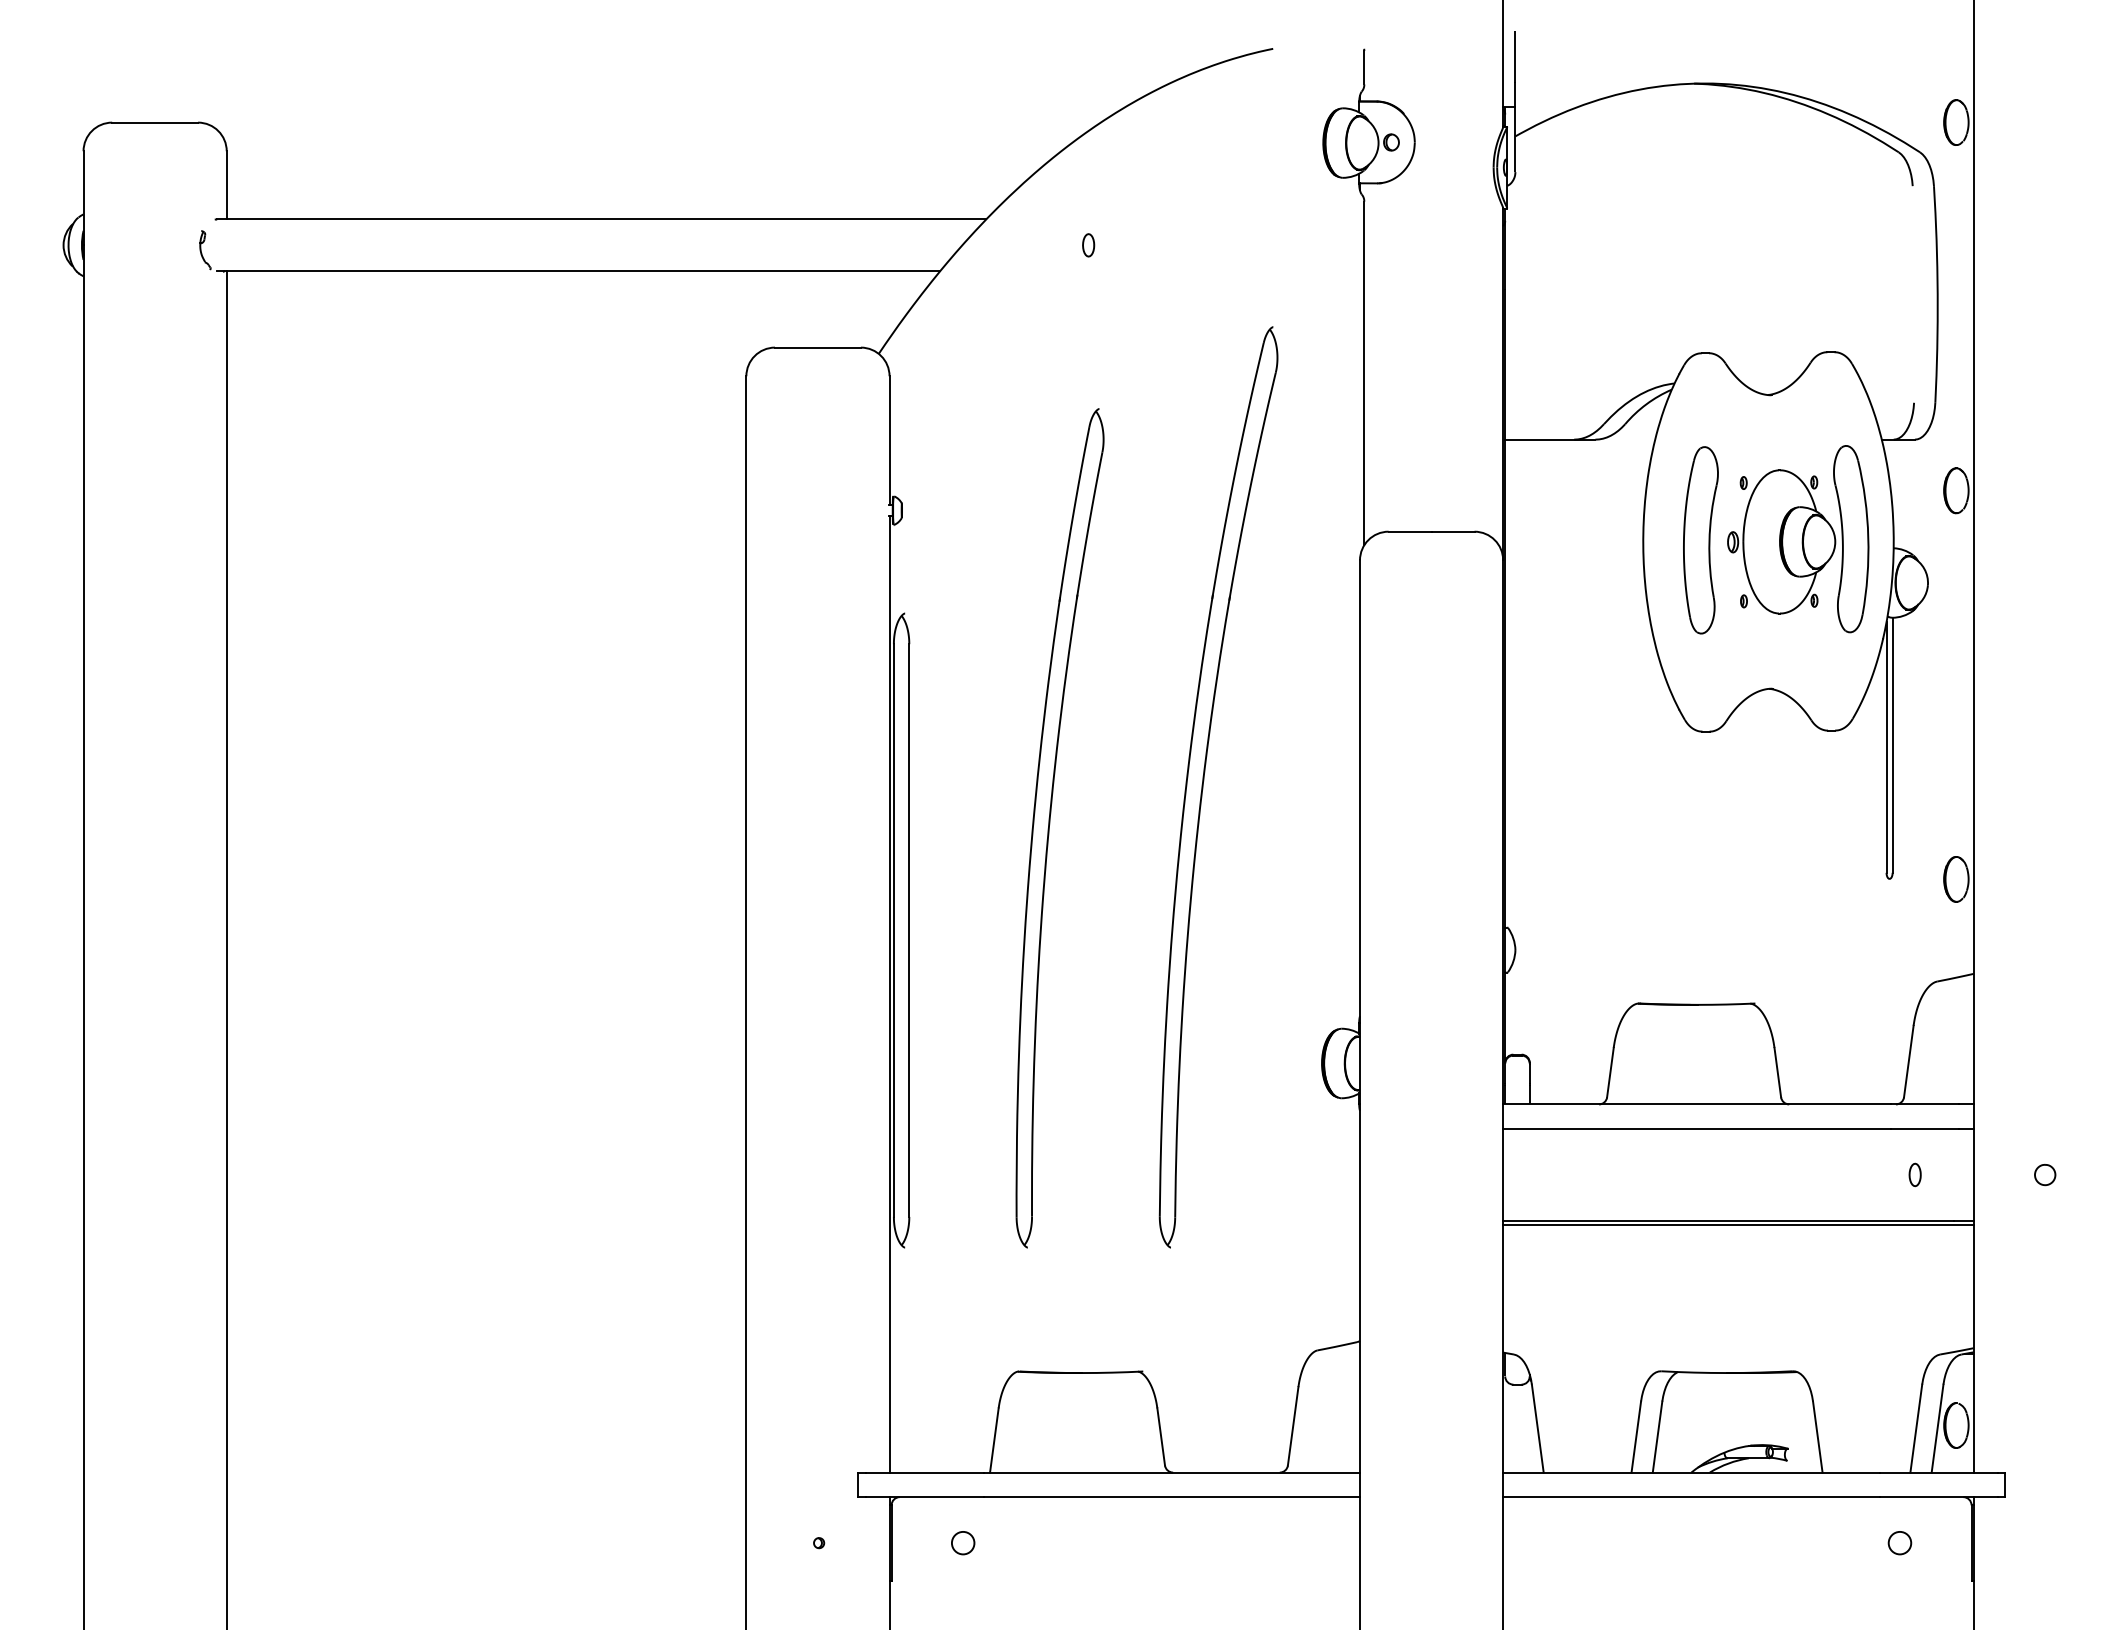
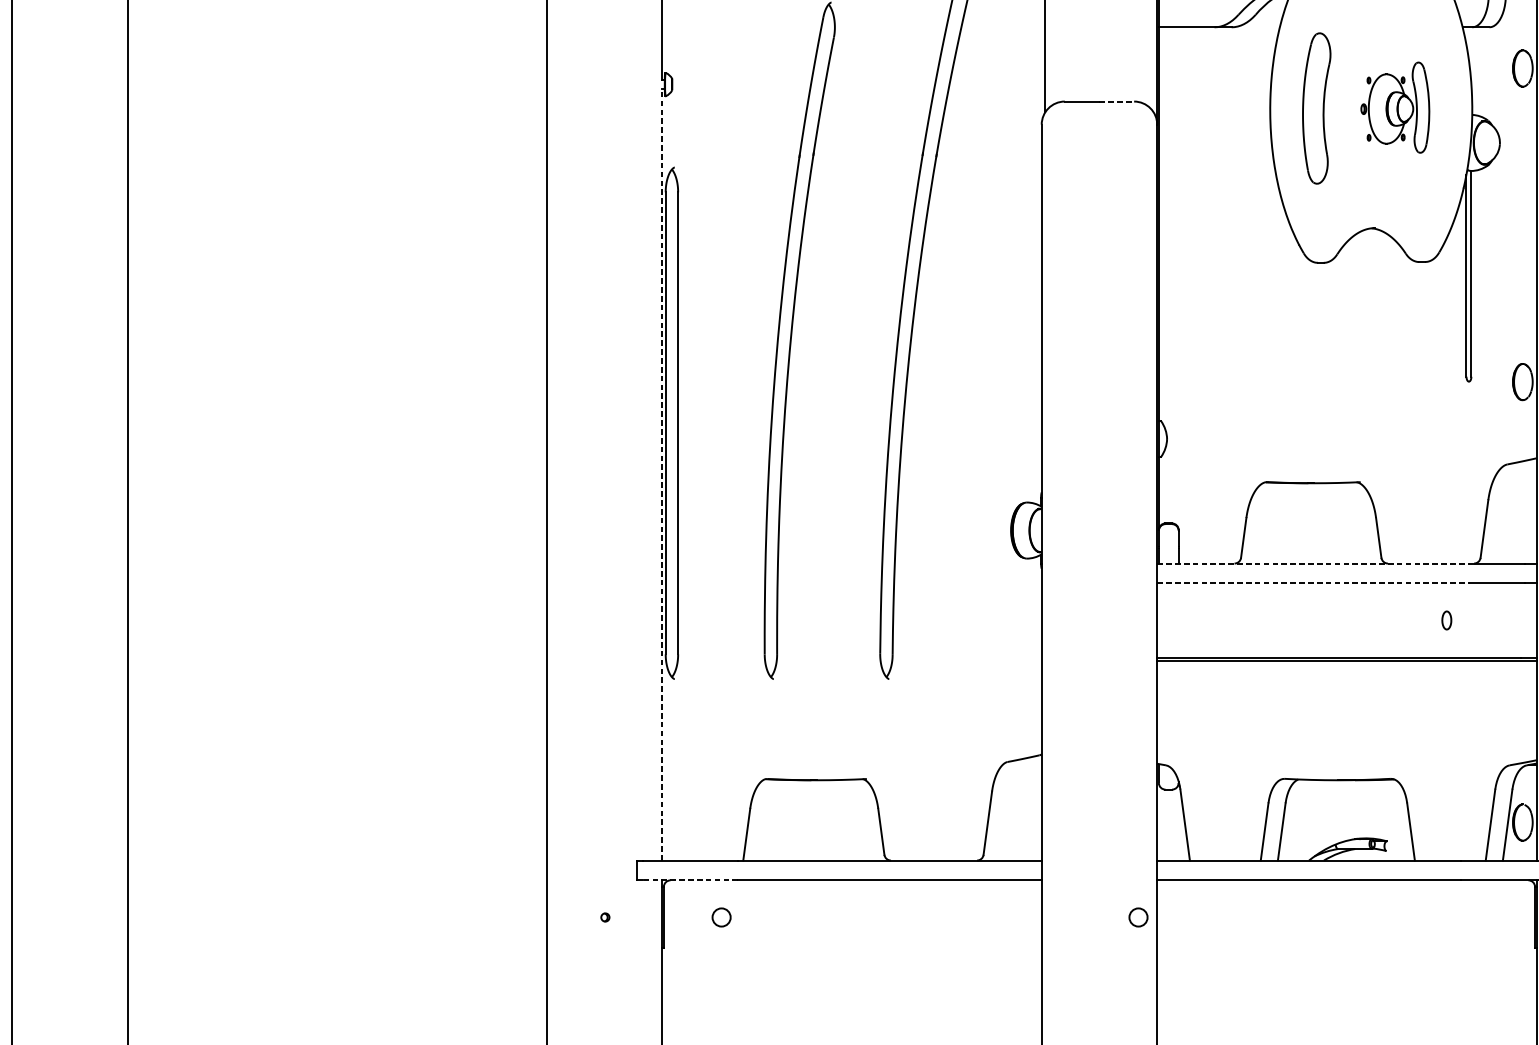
line: (1453, 531) -> (1117, 101), solid -> dashed
part: (1798, 539) -> (1395, 107), size x0.6
line: (889, 993) -> (662, 474), solid -> dashed
line: (1696, 1104) -> (1313, 563), solid -> dashed
line: (1696, 1128) -> (1313, 583), solid -> dashed
part: (1914, 1174) -> (1446, 620), moved
line: (924, 1497) -> (690, 880), solid -> dashed
circle: (1899, 1543) -> (1138, 917), moved

